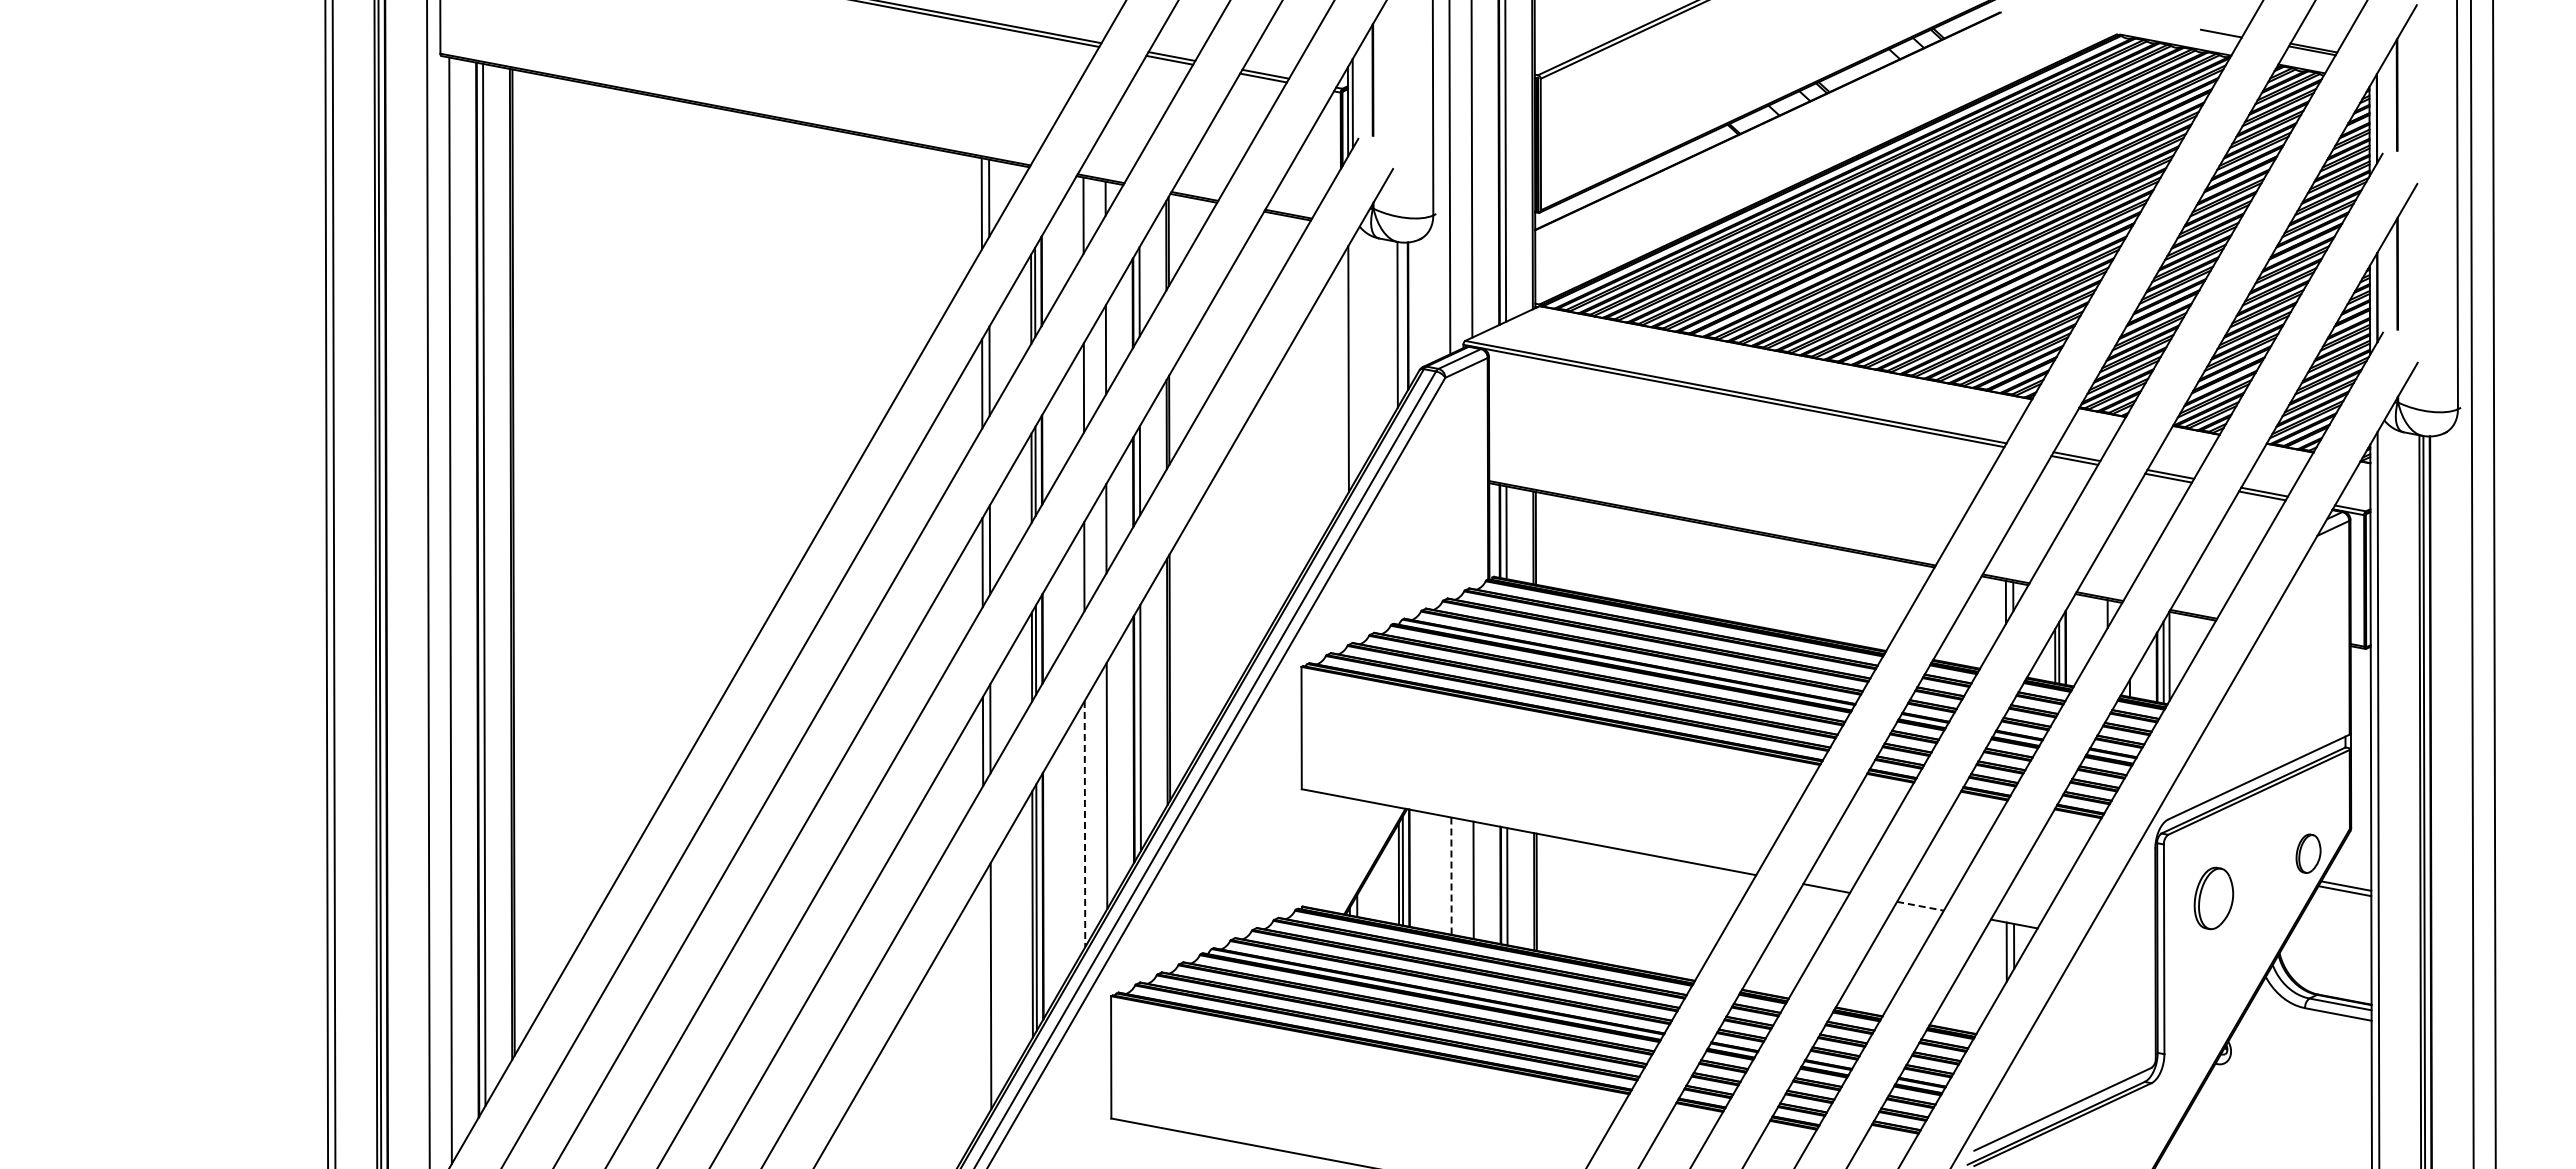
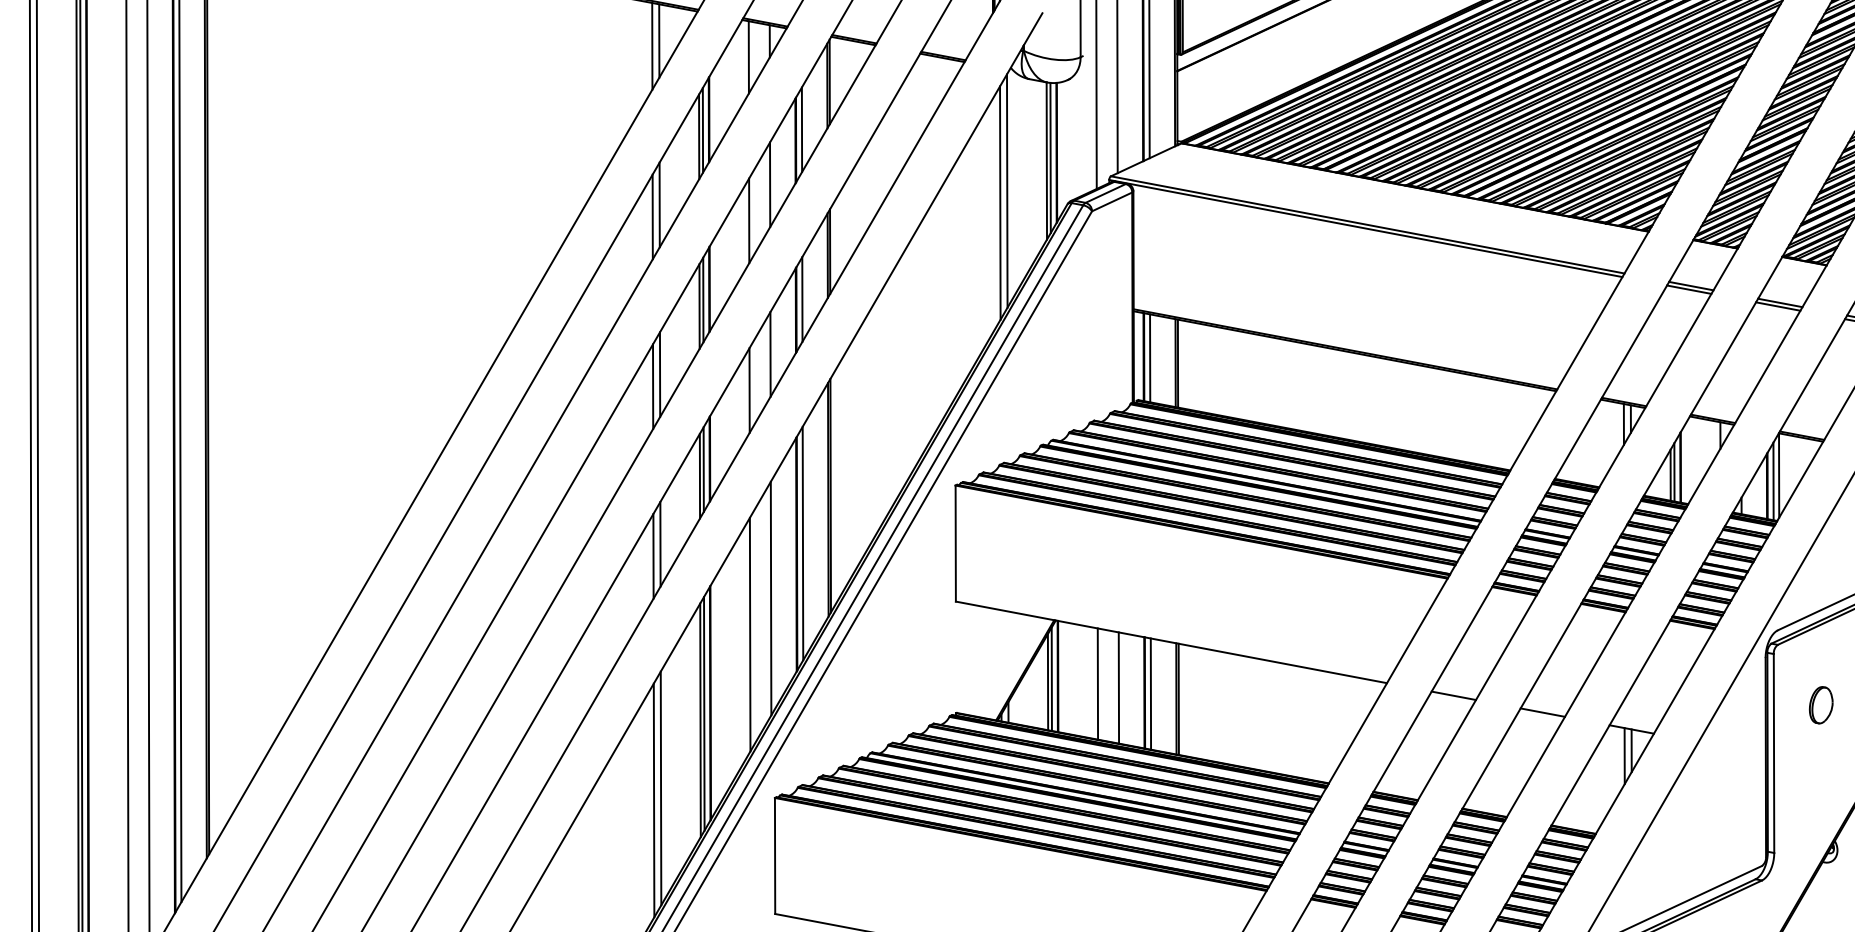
line: (1401, 321) -> (1050, 157), added
line: (1355, 356) -> (1006, 191), added
line: (1084, 824) -> (749, 635), dashed -> solid
line: (1451, 876) -> (1097, 684), dashed -> solid
part: (2213, 898) -> (1820, 705), size x0.62
line: (1920, 906) -> (1542, 712), dashed -> solid
line: (983, 998) -> (653, 800), added

